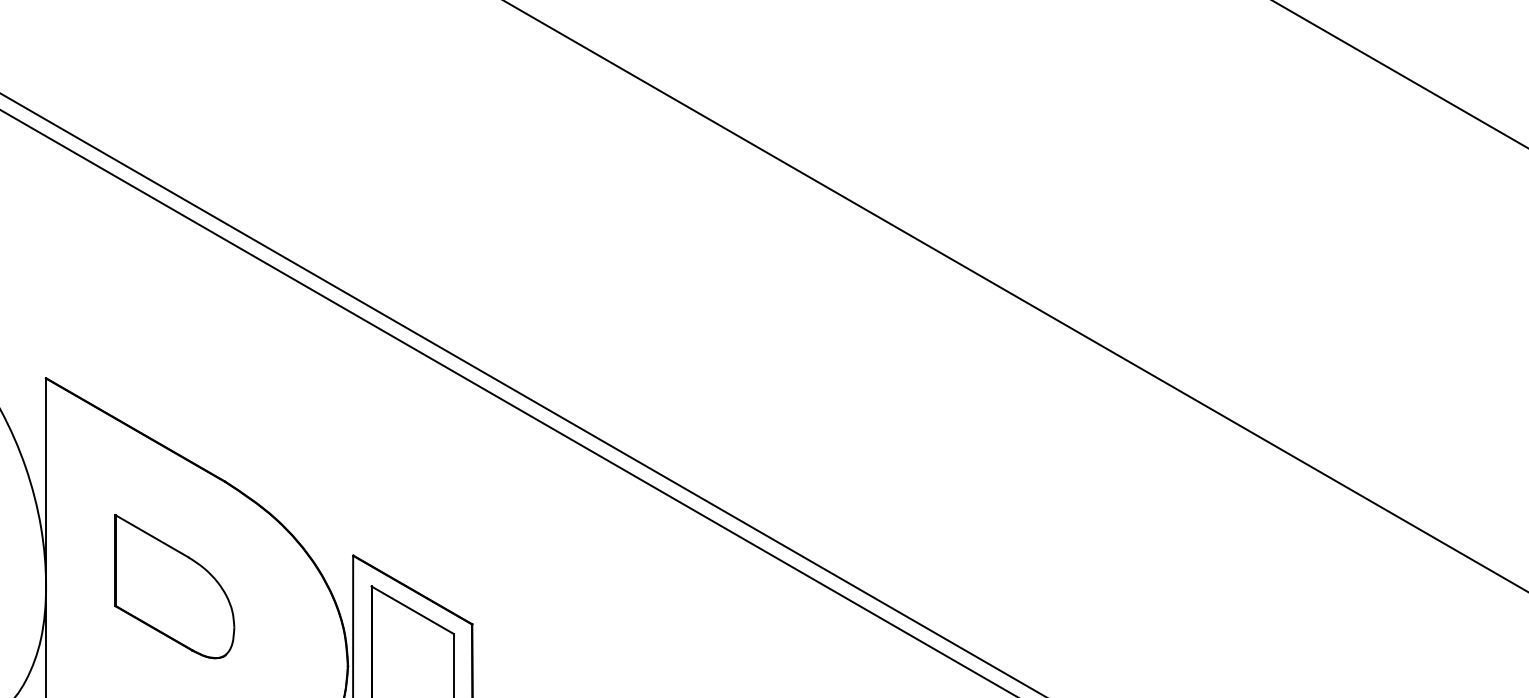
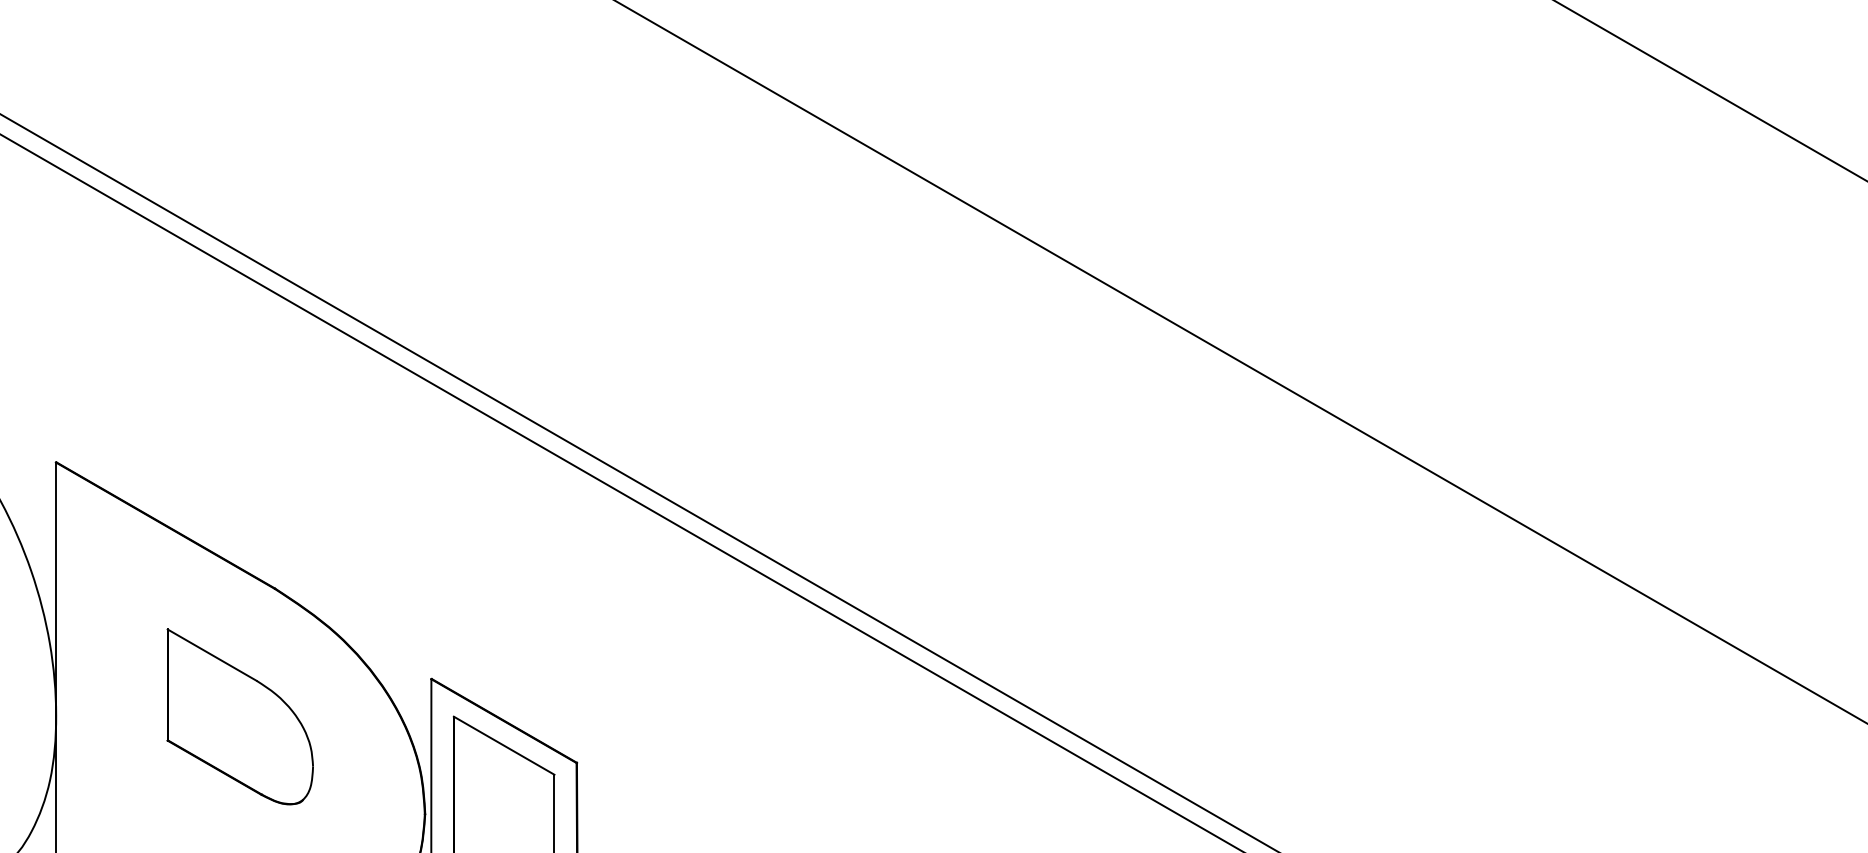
part: (174, 586) -> (239, 716), moved

